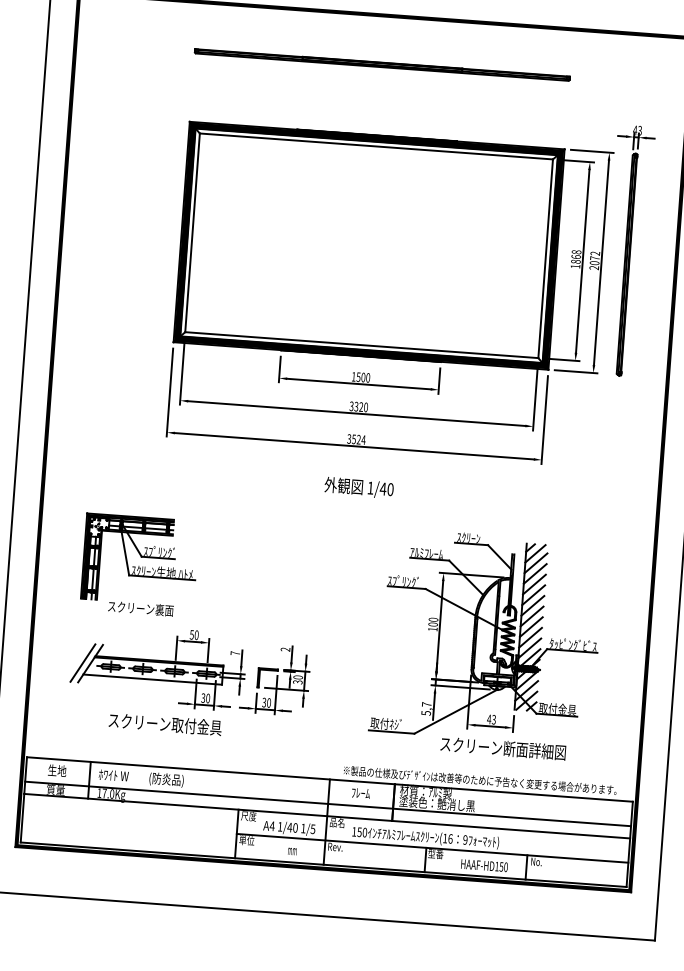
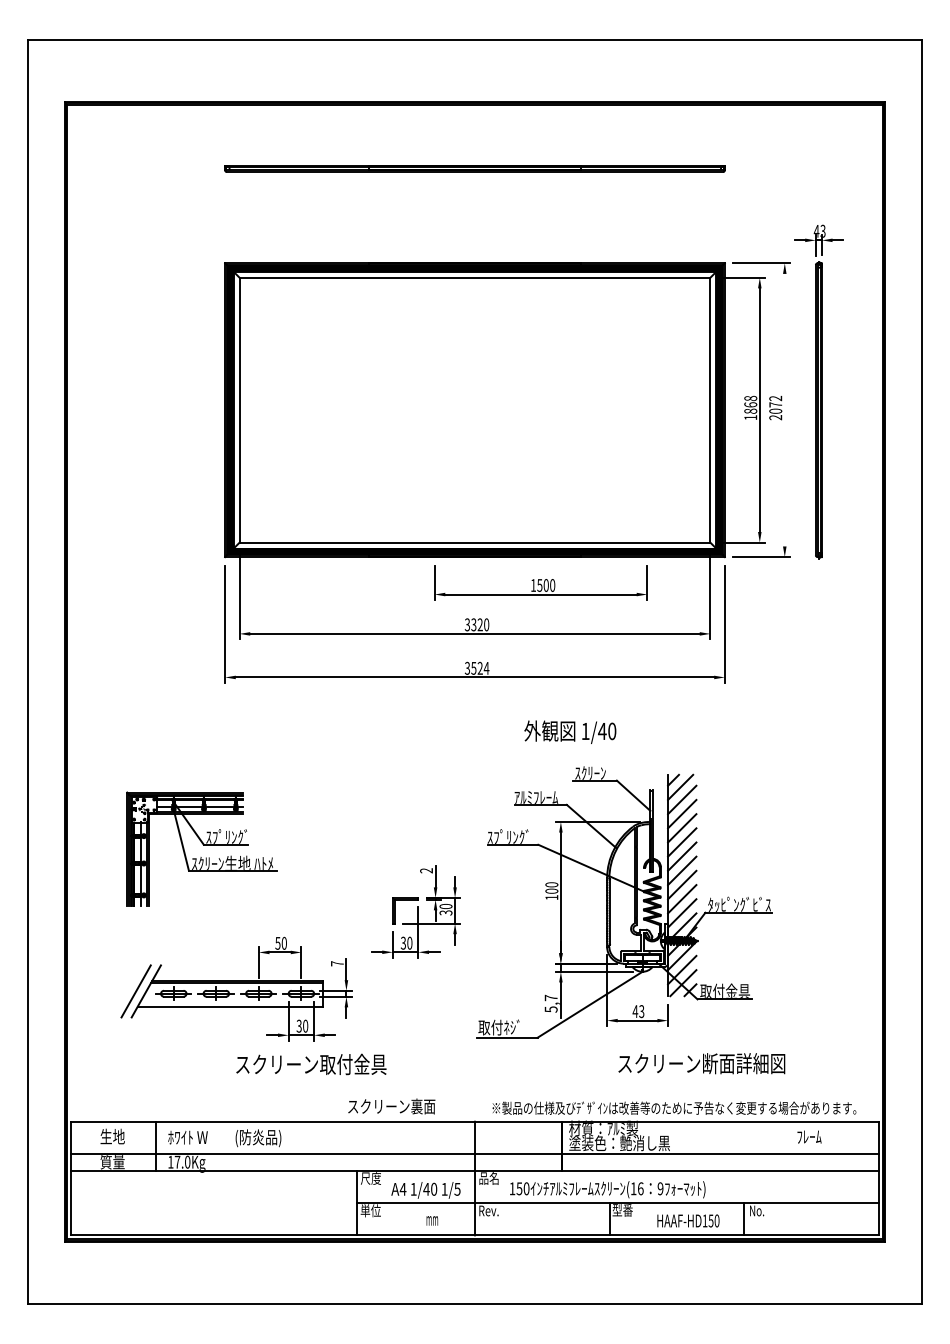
line: (601, 262) -> (784, 409), removed
part: (359, 375) -> (540, 582), moved
text: (359, 487) -> (570, 731), moved
text: (140, 608) -> (391, 1106), moved
part: (487, 637) -> (624, 902), moved
part: (275, 679) -> (415, 911), moved
text: (165, 724) -> (311, 1064), moved
text: (360, 792) -> (809, 1136), moved

